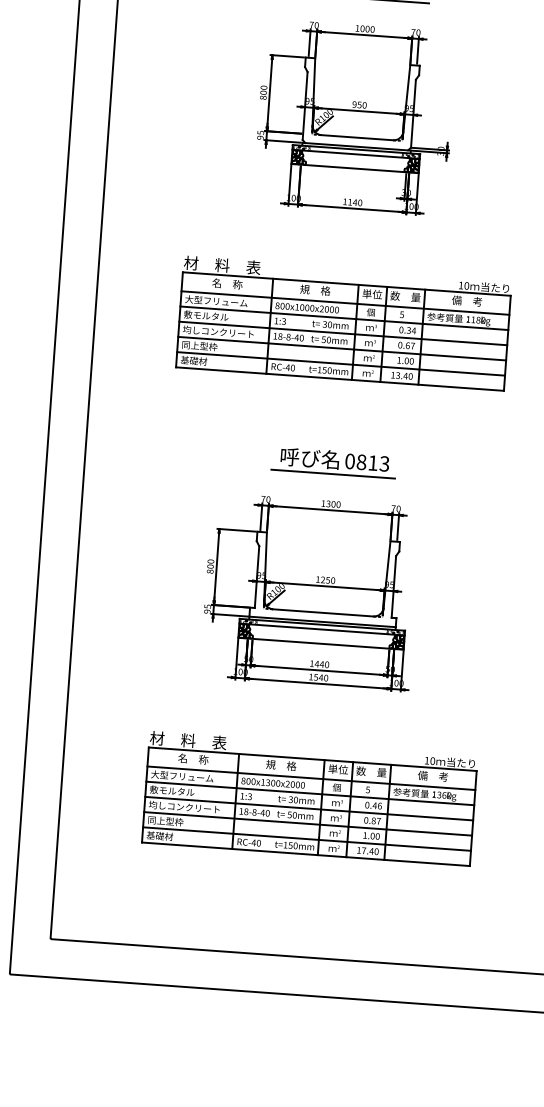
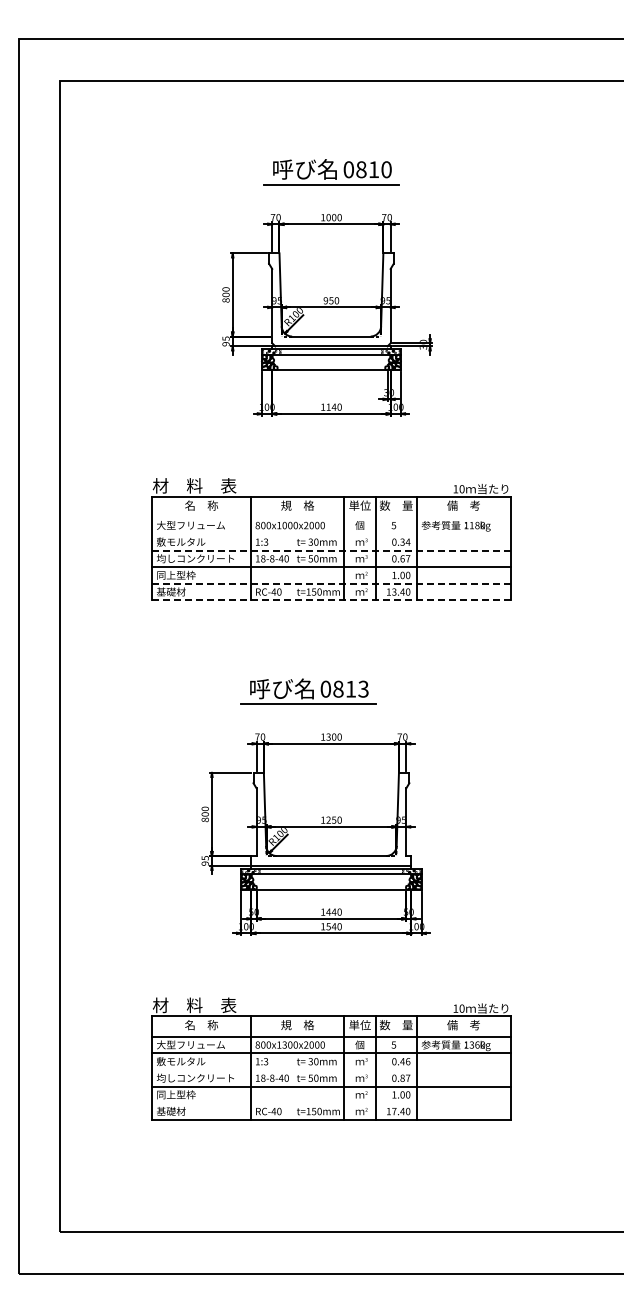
line: (345, 303) -> (331, 517), removed
line: (344, 317) -> (331, 533), removed
line: (343, 333) -> (331, 550), solid -> dashed
line: (341, 363) -> (331, 583), solid -> dashed
line: (340, 379) -> (331, 600), solid -> dashed
part: (334, 462) -> (308, 691), moved
line: (309, 809) -> (331, 1070), removed
line: (307, 839) -> (331, 1103), removed

